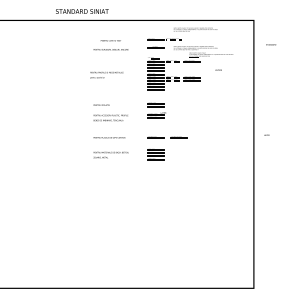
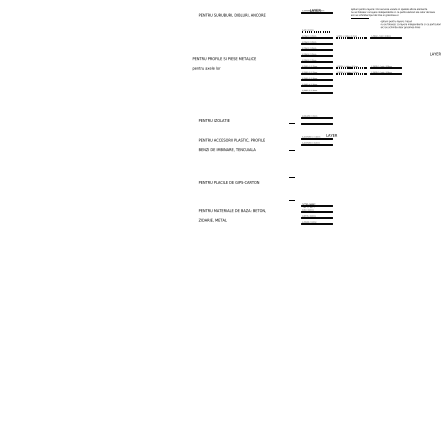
line: (164, 137) -> (333, 181), removed

